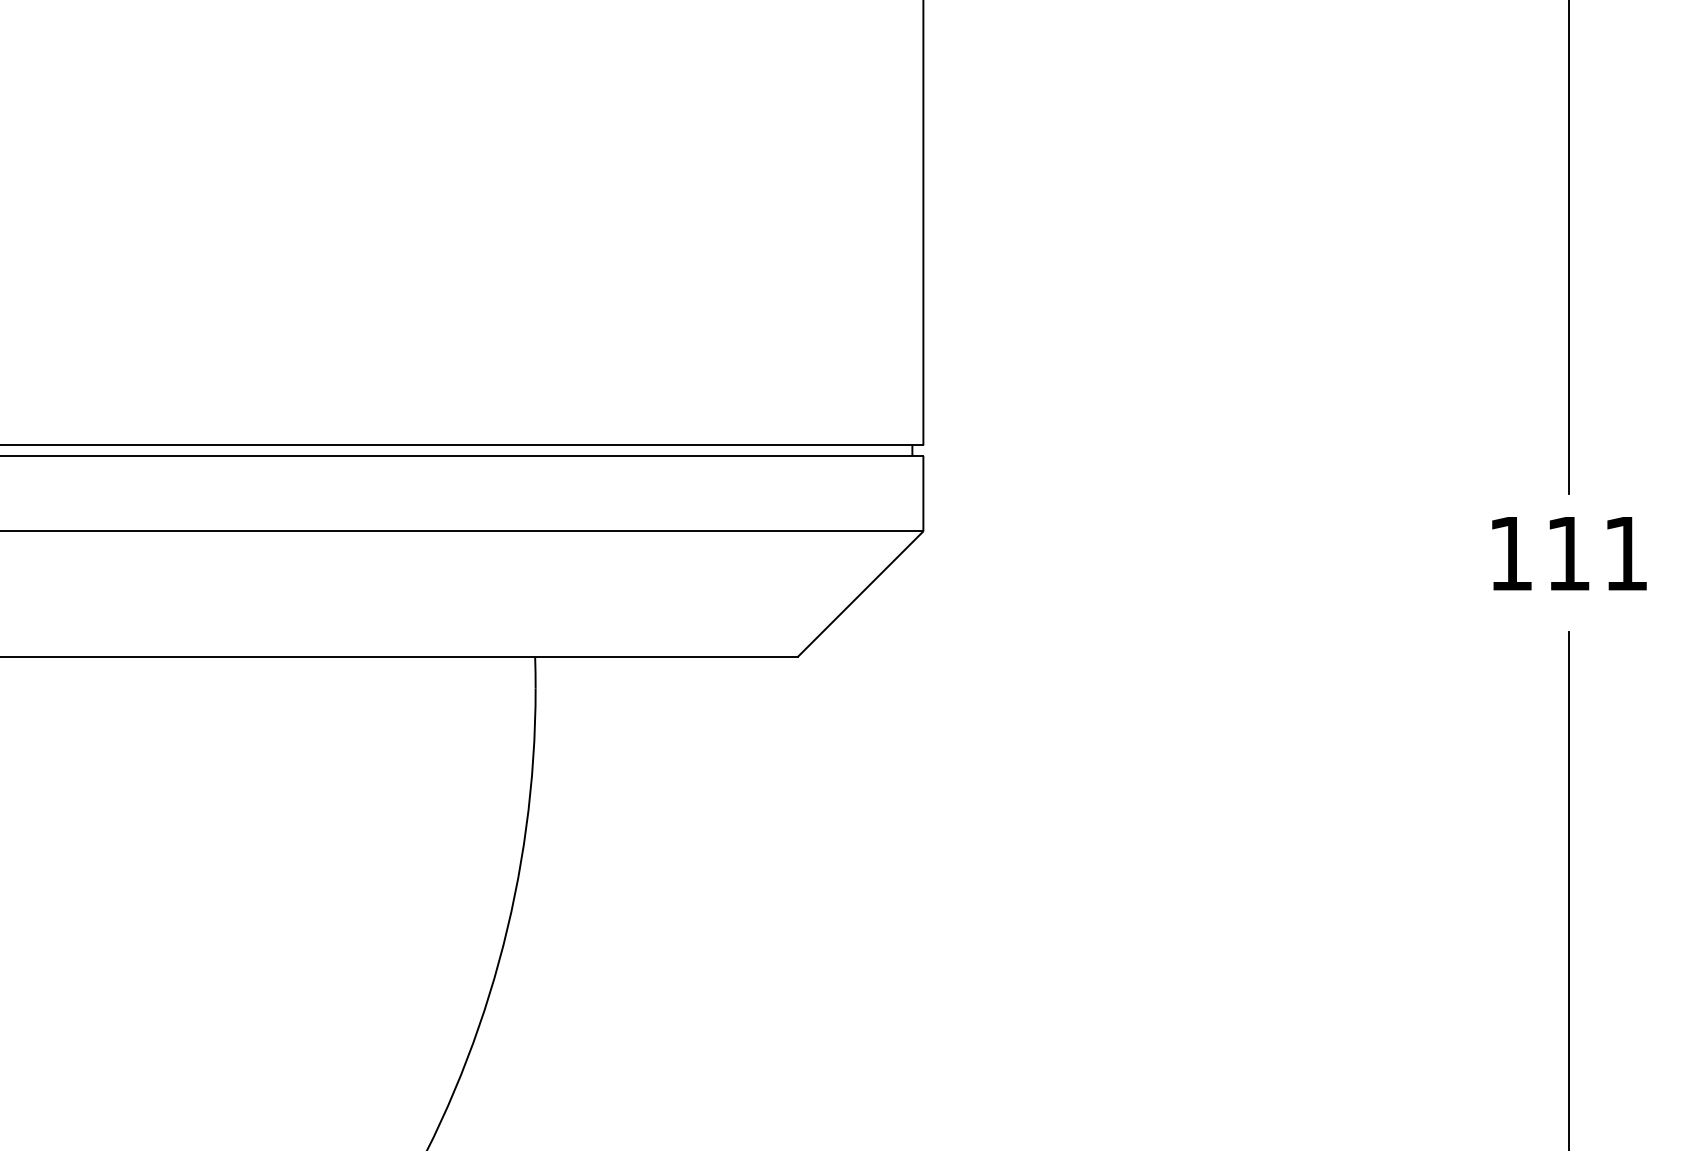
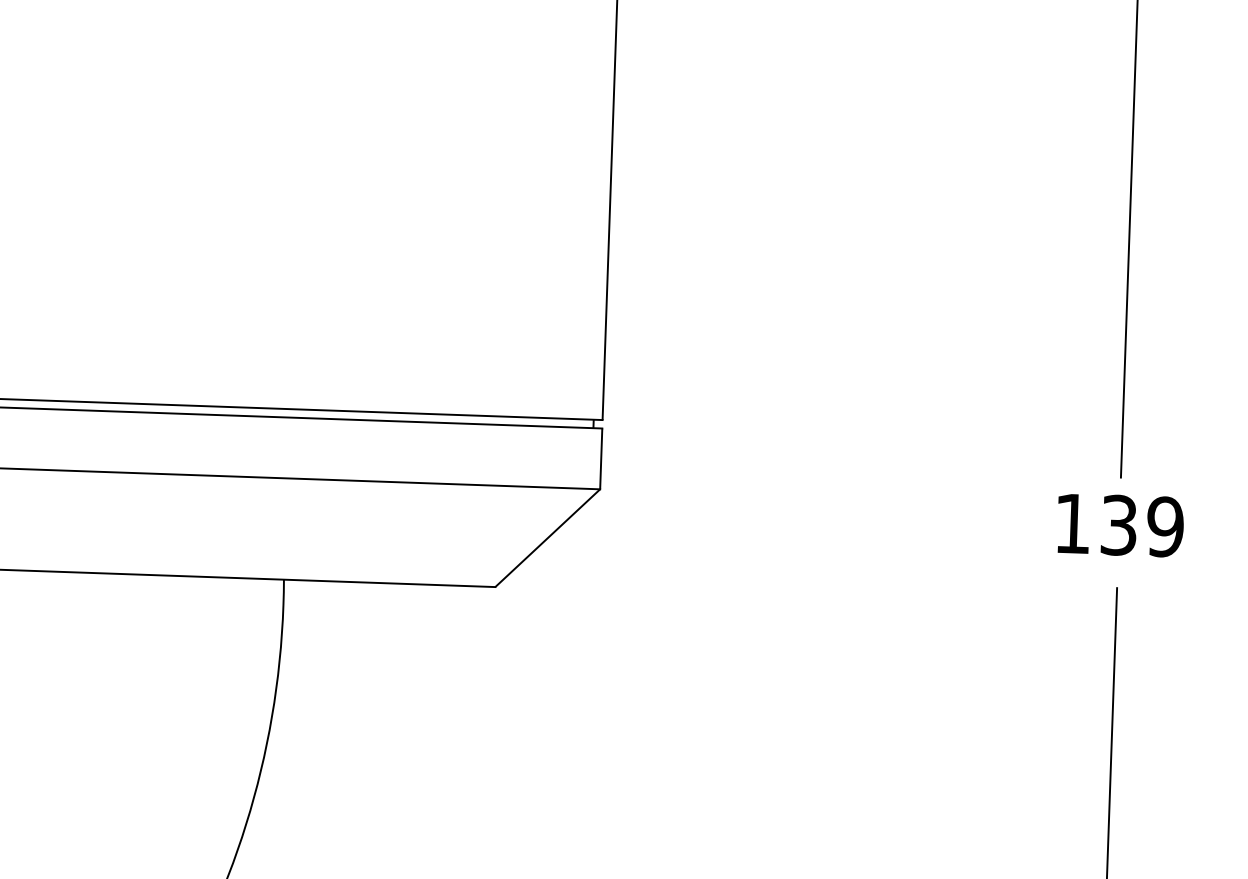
text: (1597, 553) -> (1142, 526), 111 -> 139

